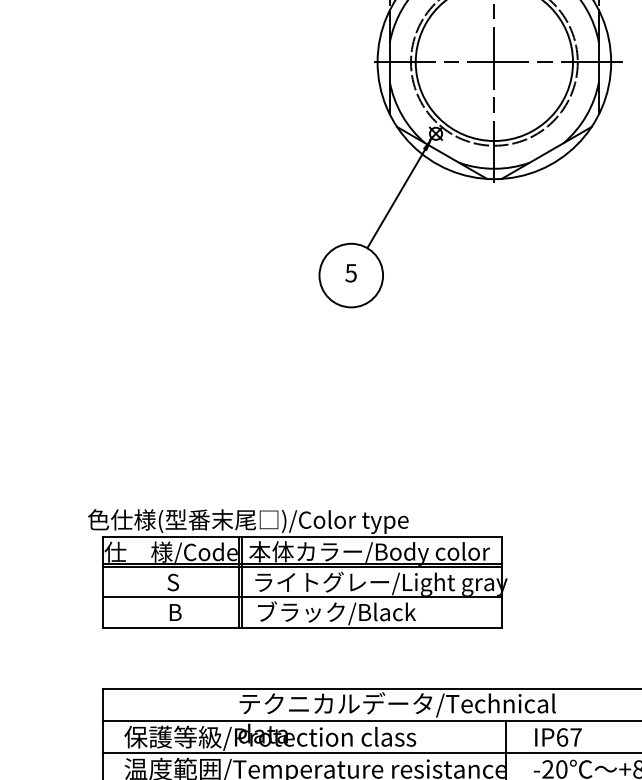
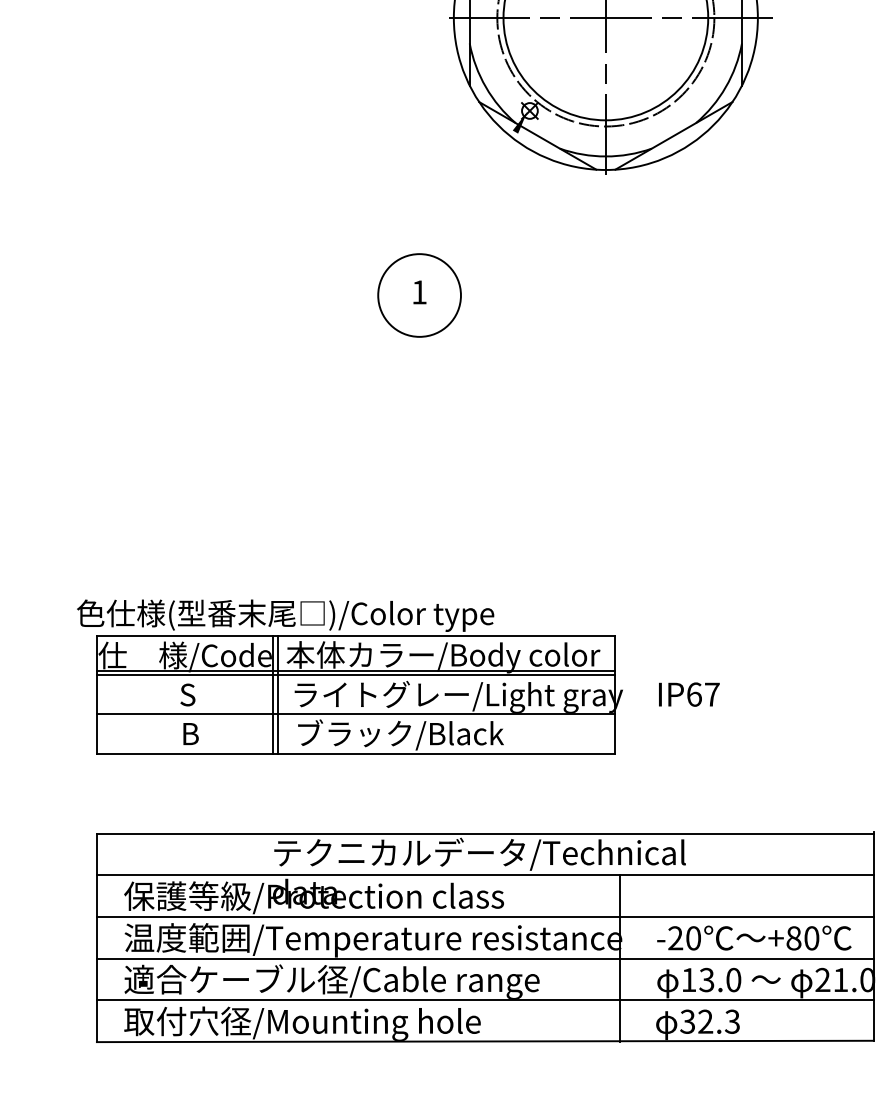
line: (395, 198) -> (477, 195), removed
text: (350, 273) -> (418, 292), 5 -> 1
text: (558, 737) -> (689, 694), moved

